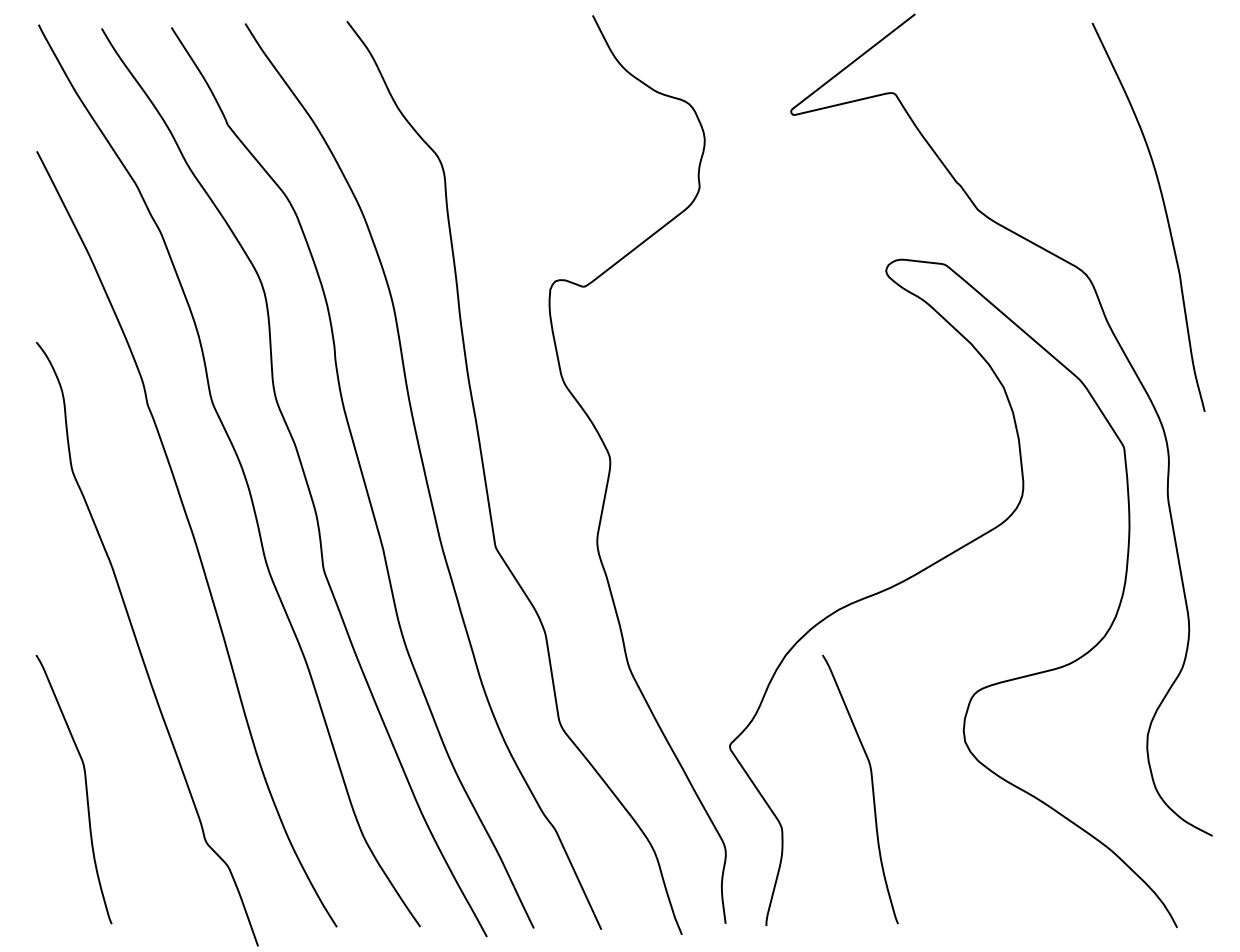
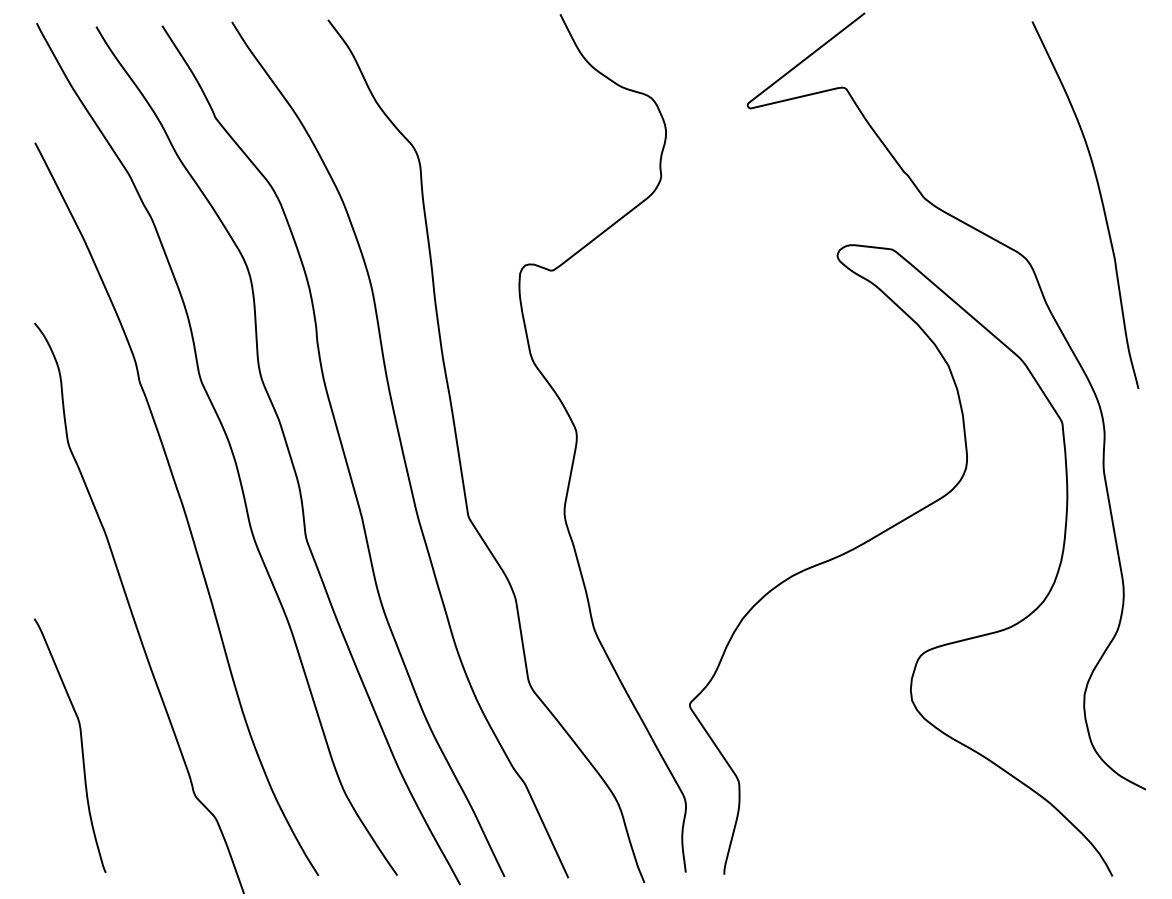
curve: (871, 786) -> (823, 742), removed

